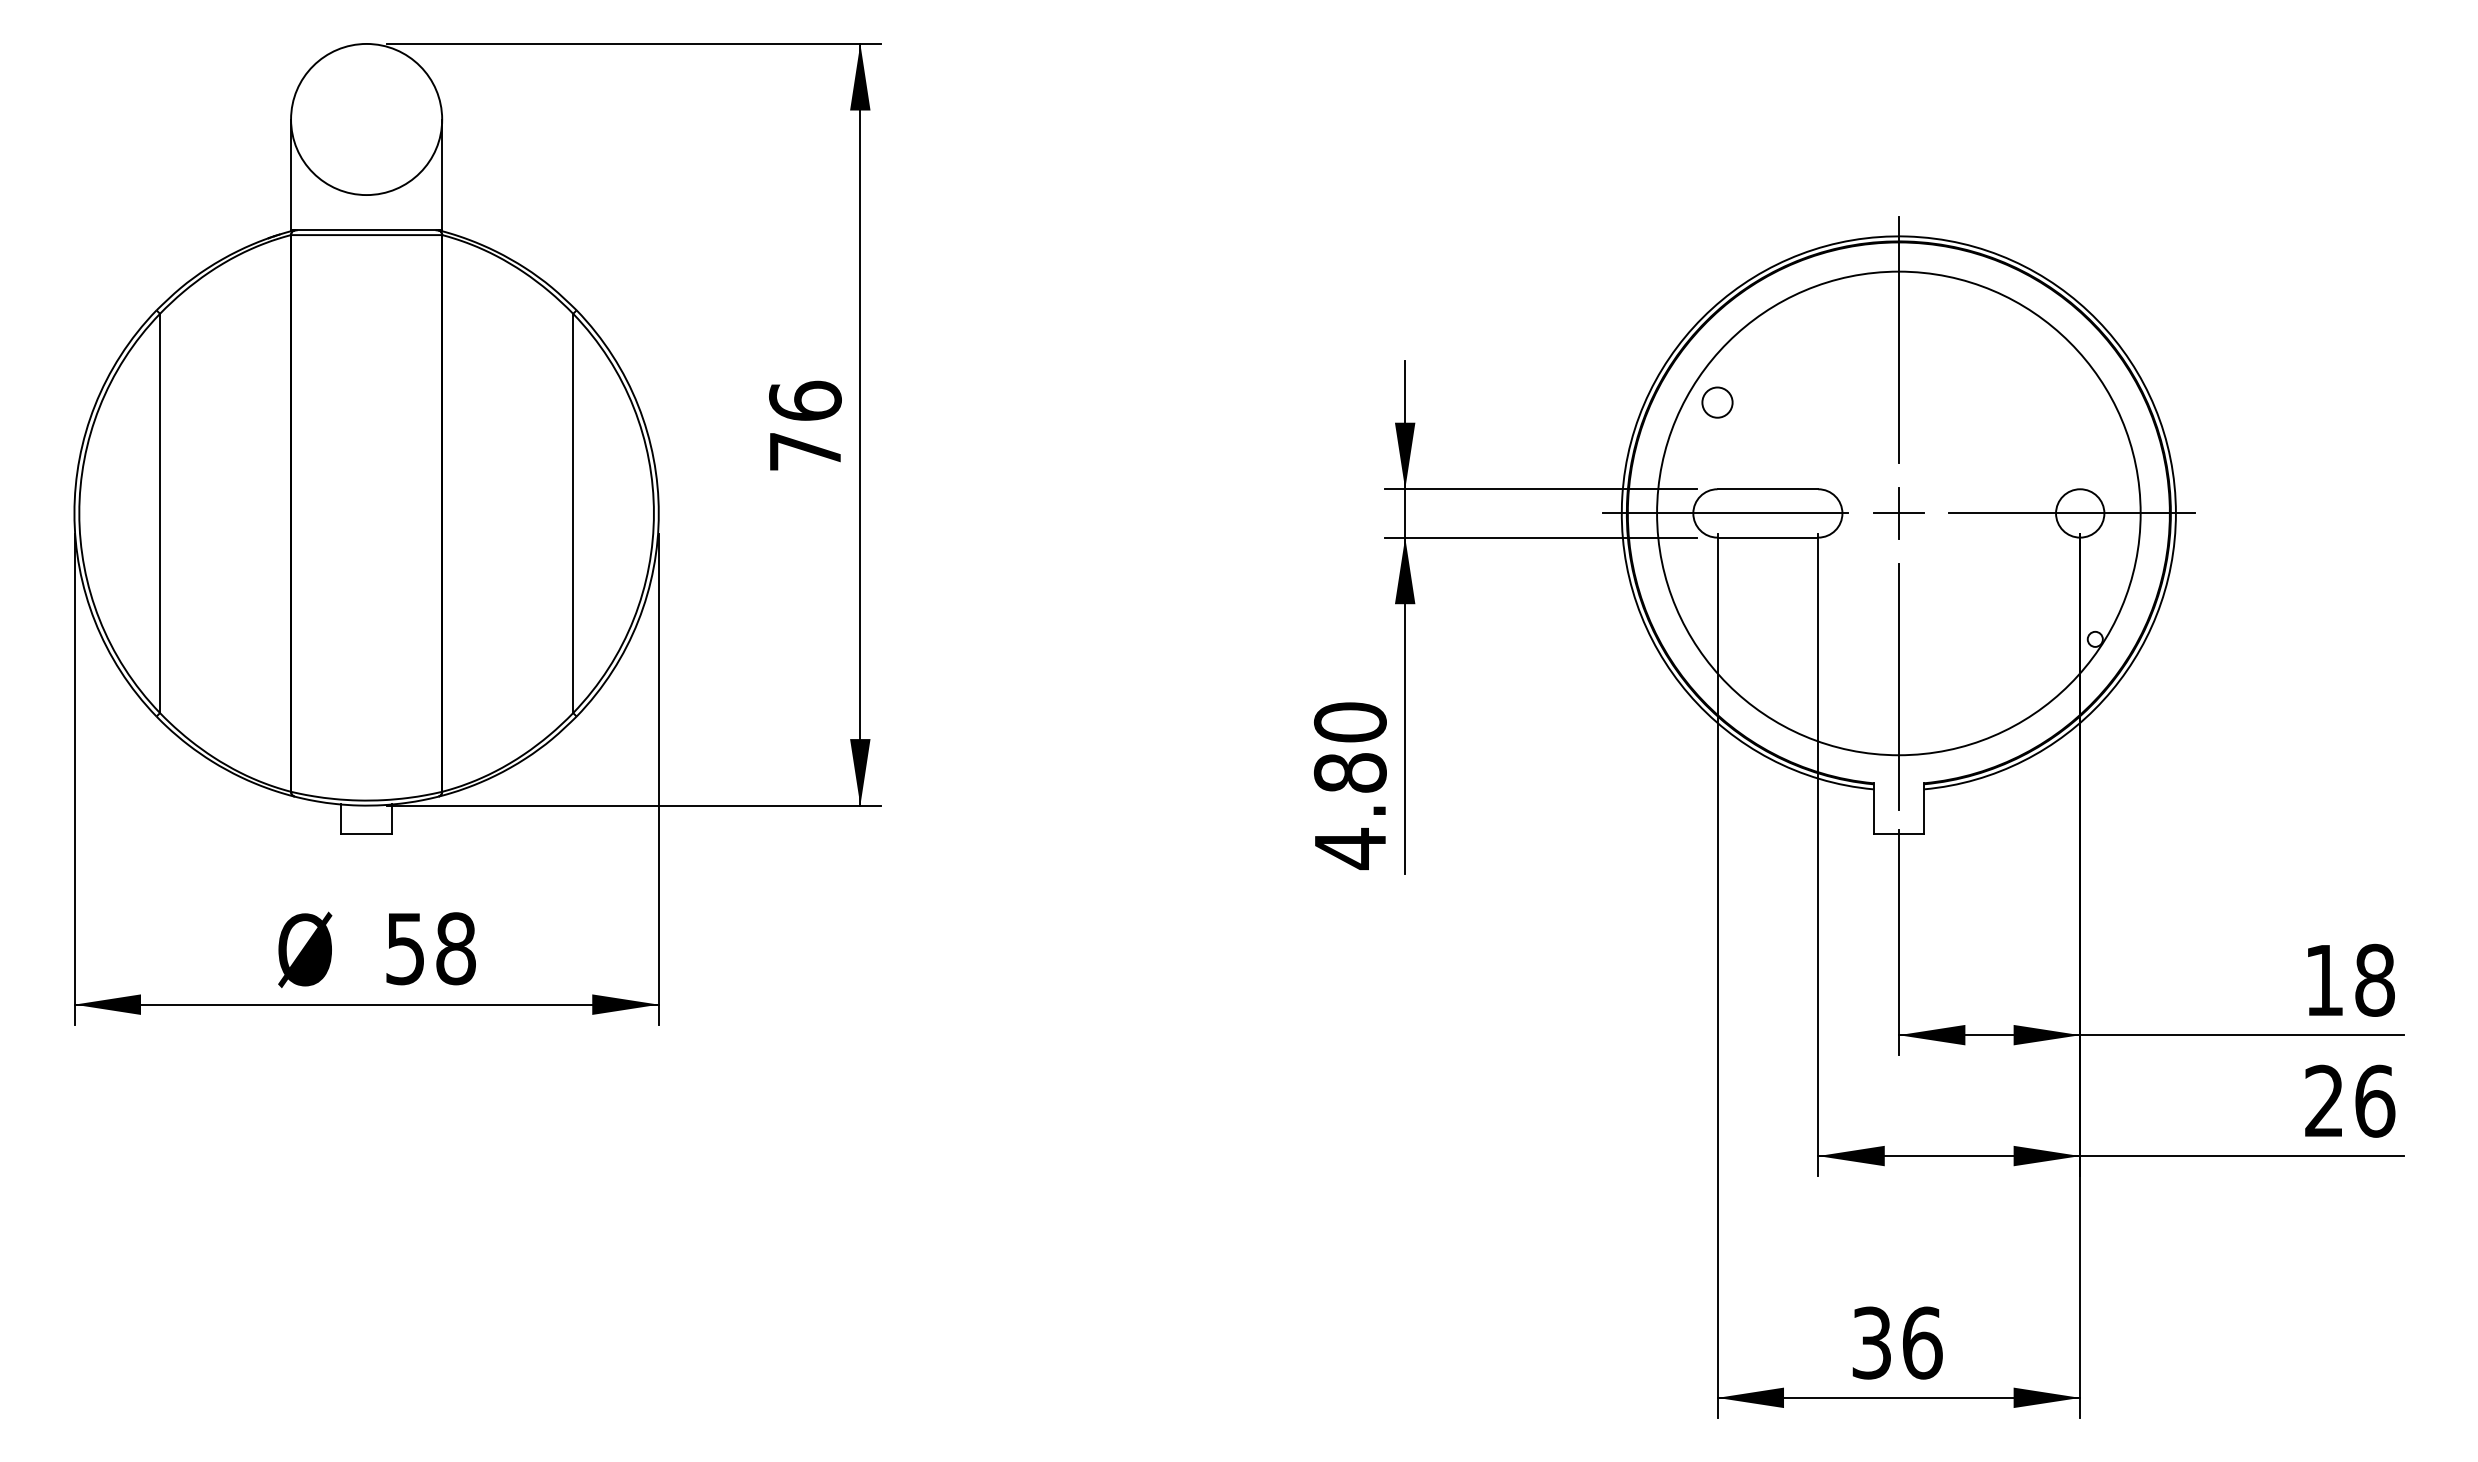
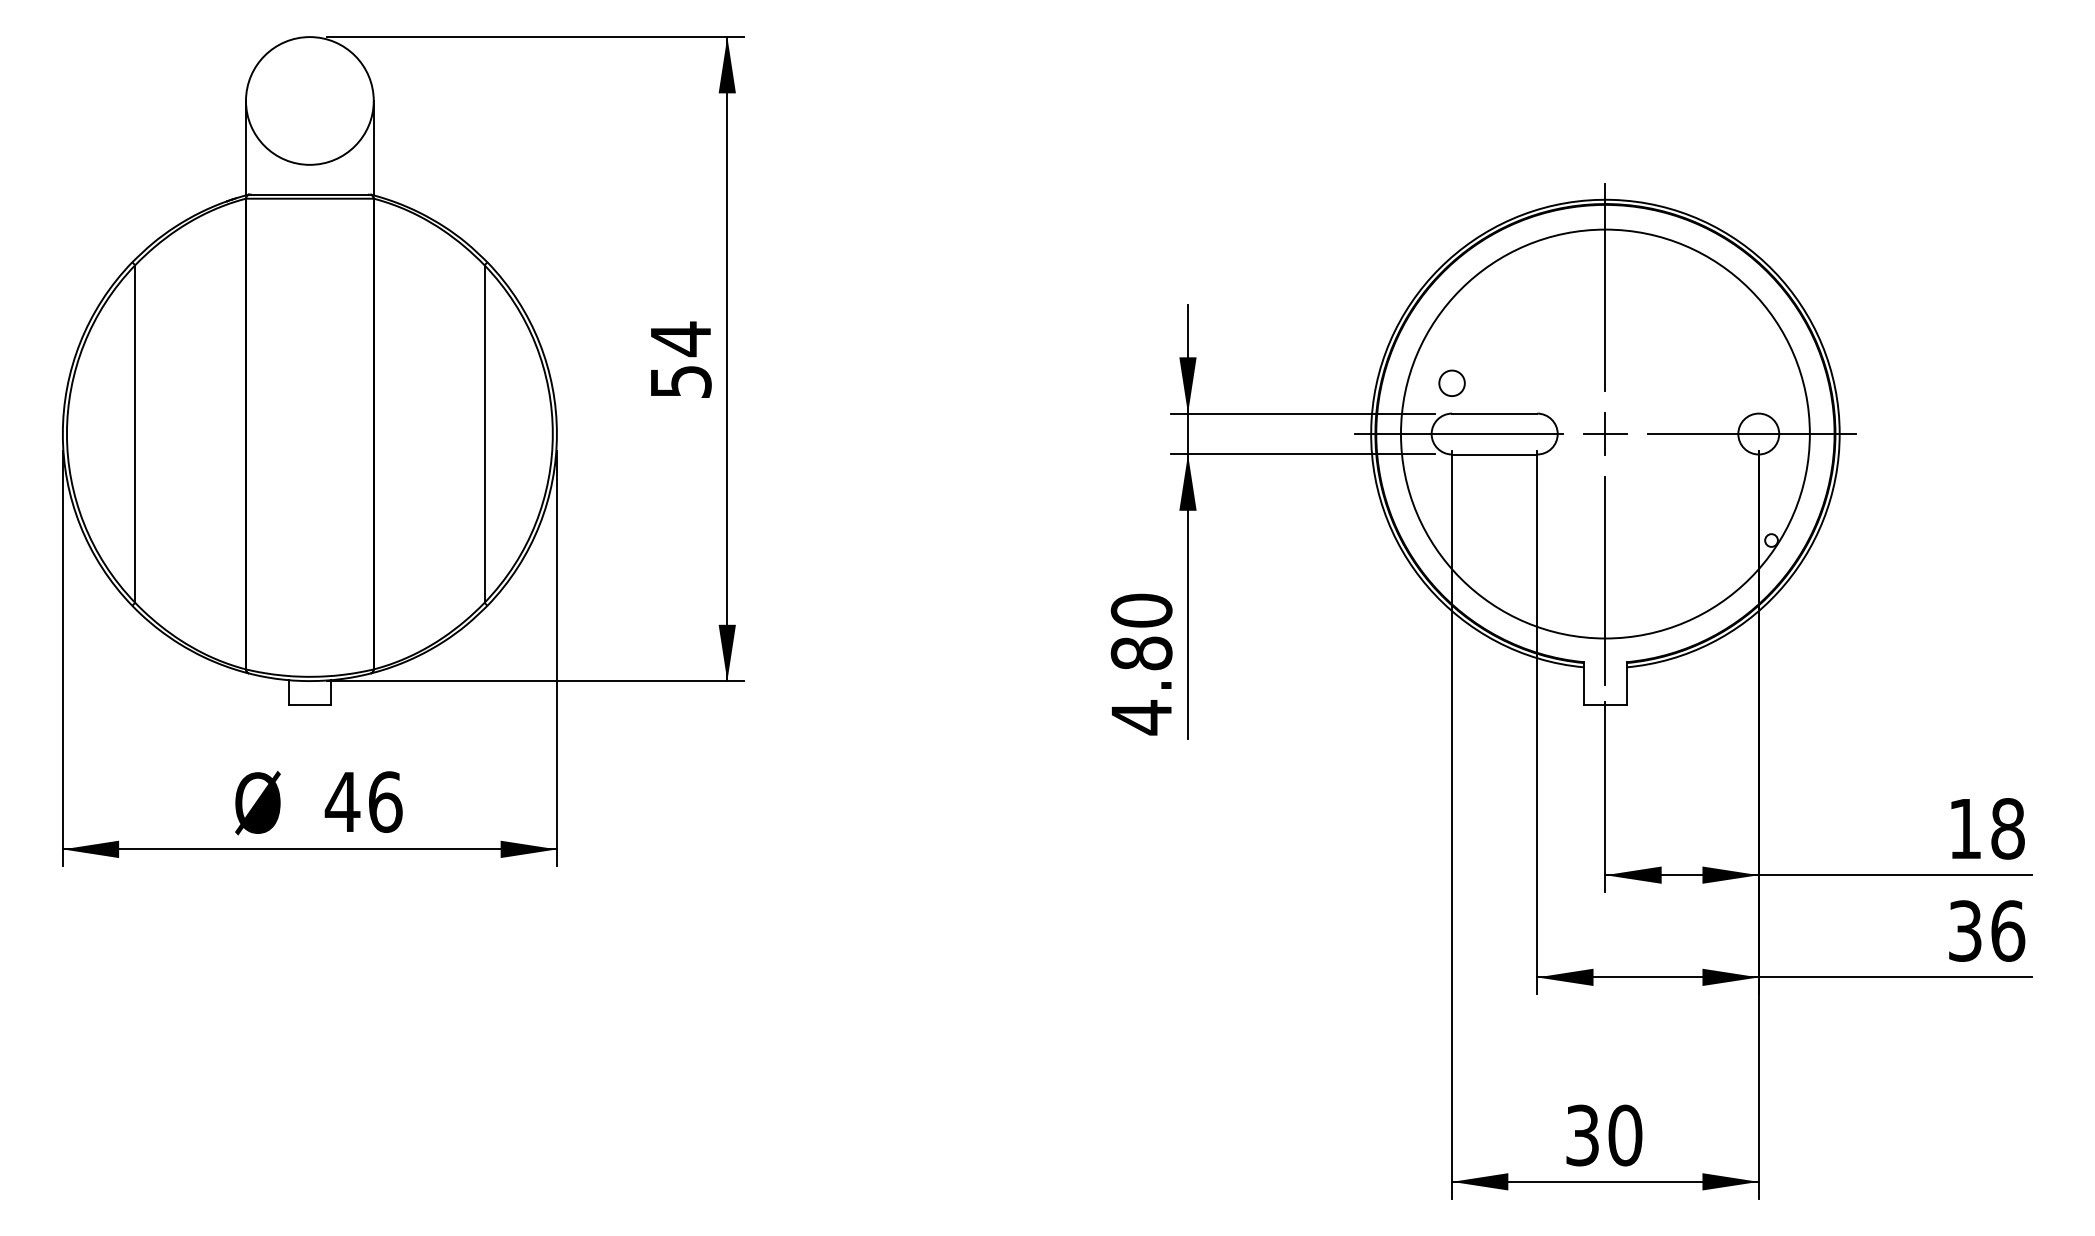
circle: (1716, 401) -> (1451, 382), moved
text: (804, 425) -> (680, 359), 76 -> 54
text: (430, 948) -> (363, 801), 58 -> 46
text: (2324, 1100) -> (1965, 930), 26 -> 36
text: (1922, 1343) -> (1625, 1135), 36 -> 30

